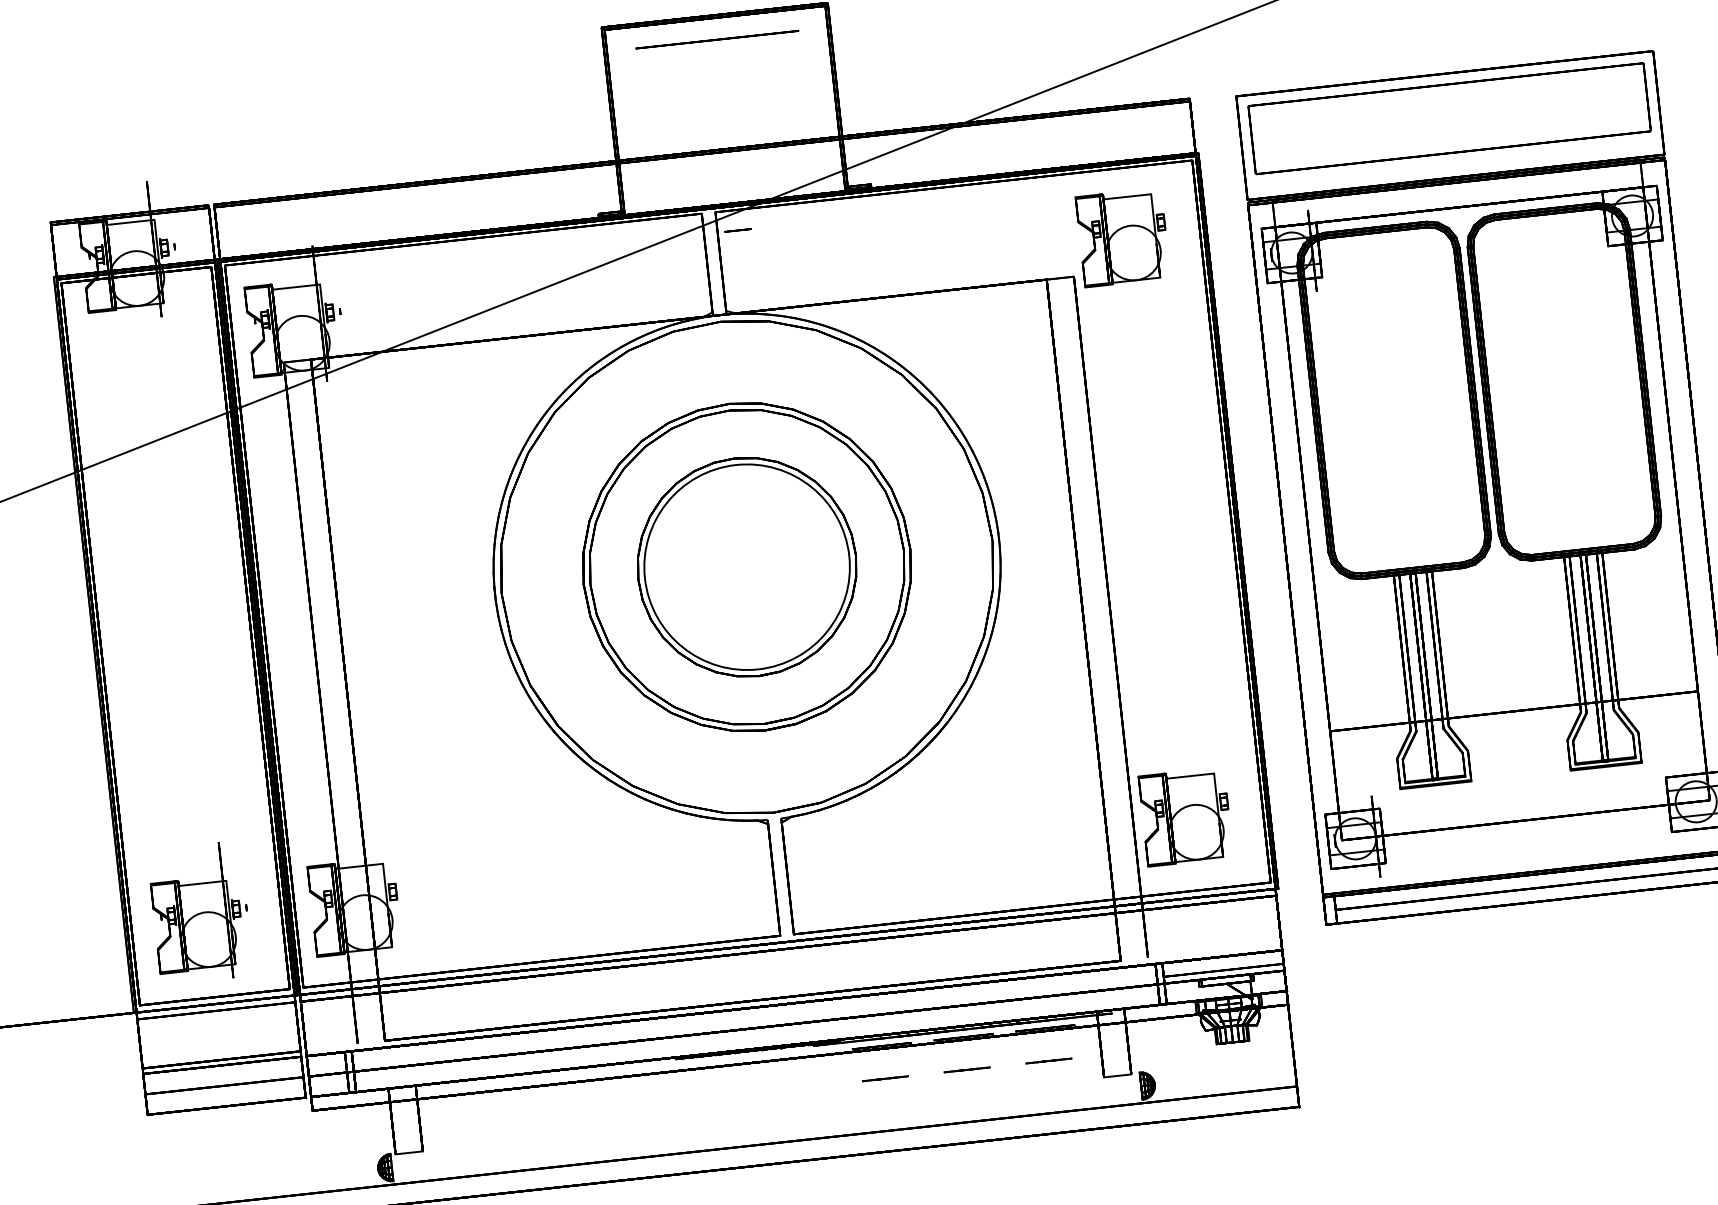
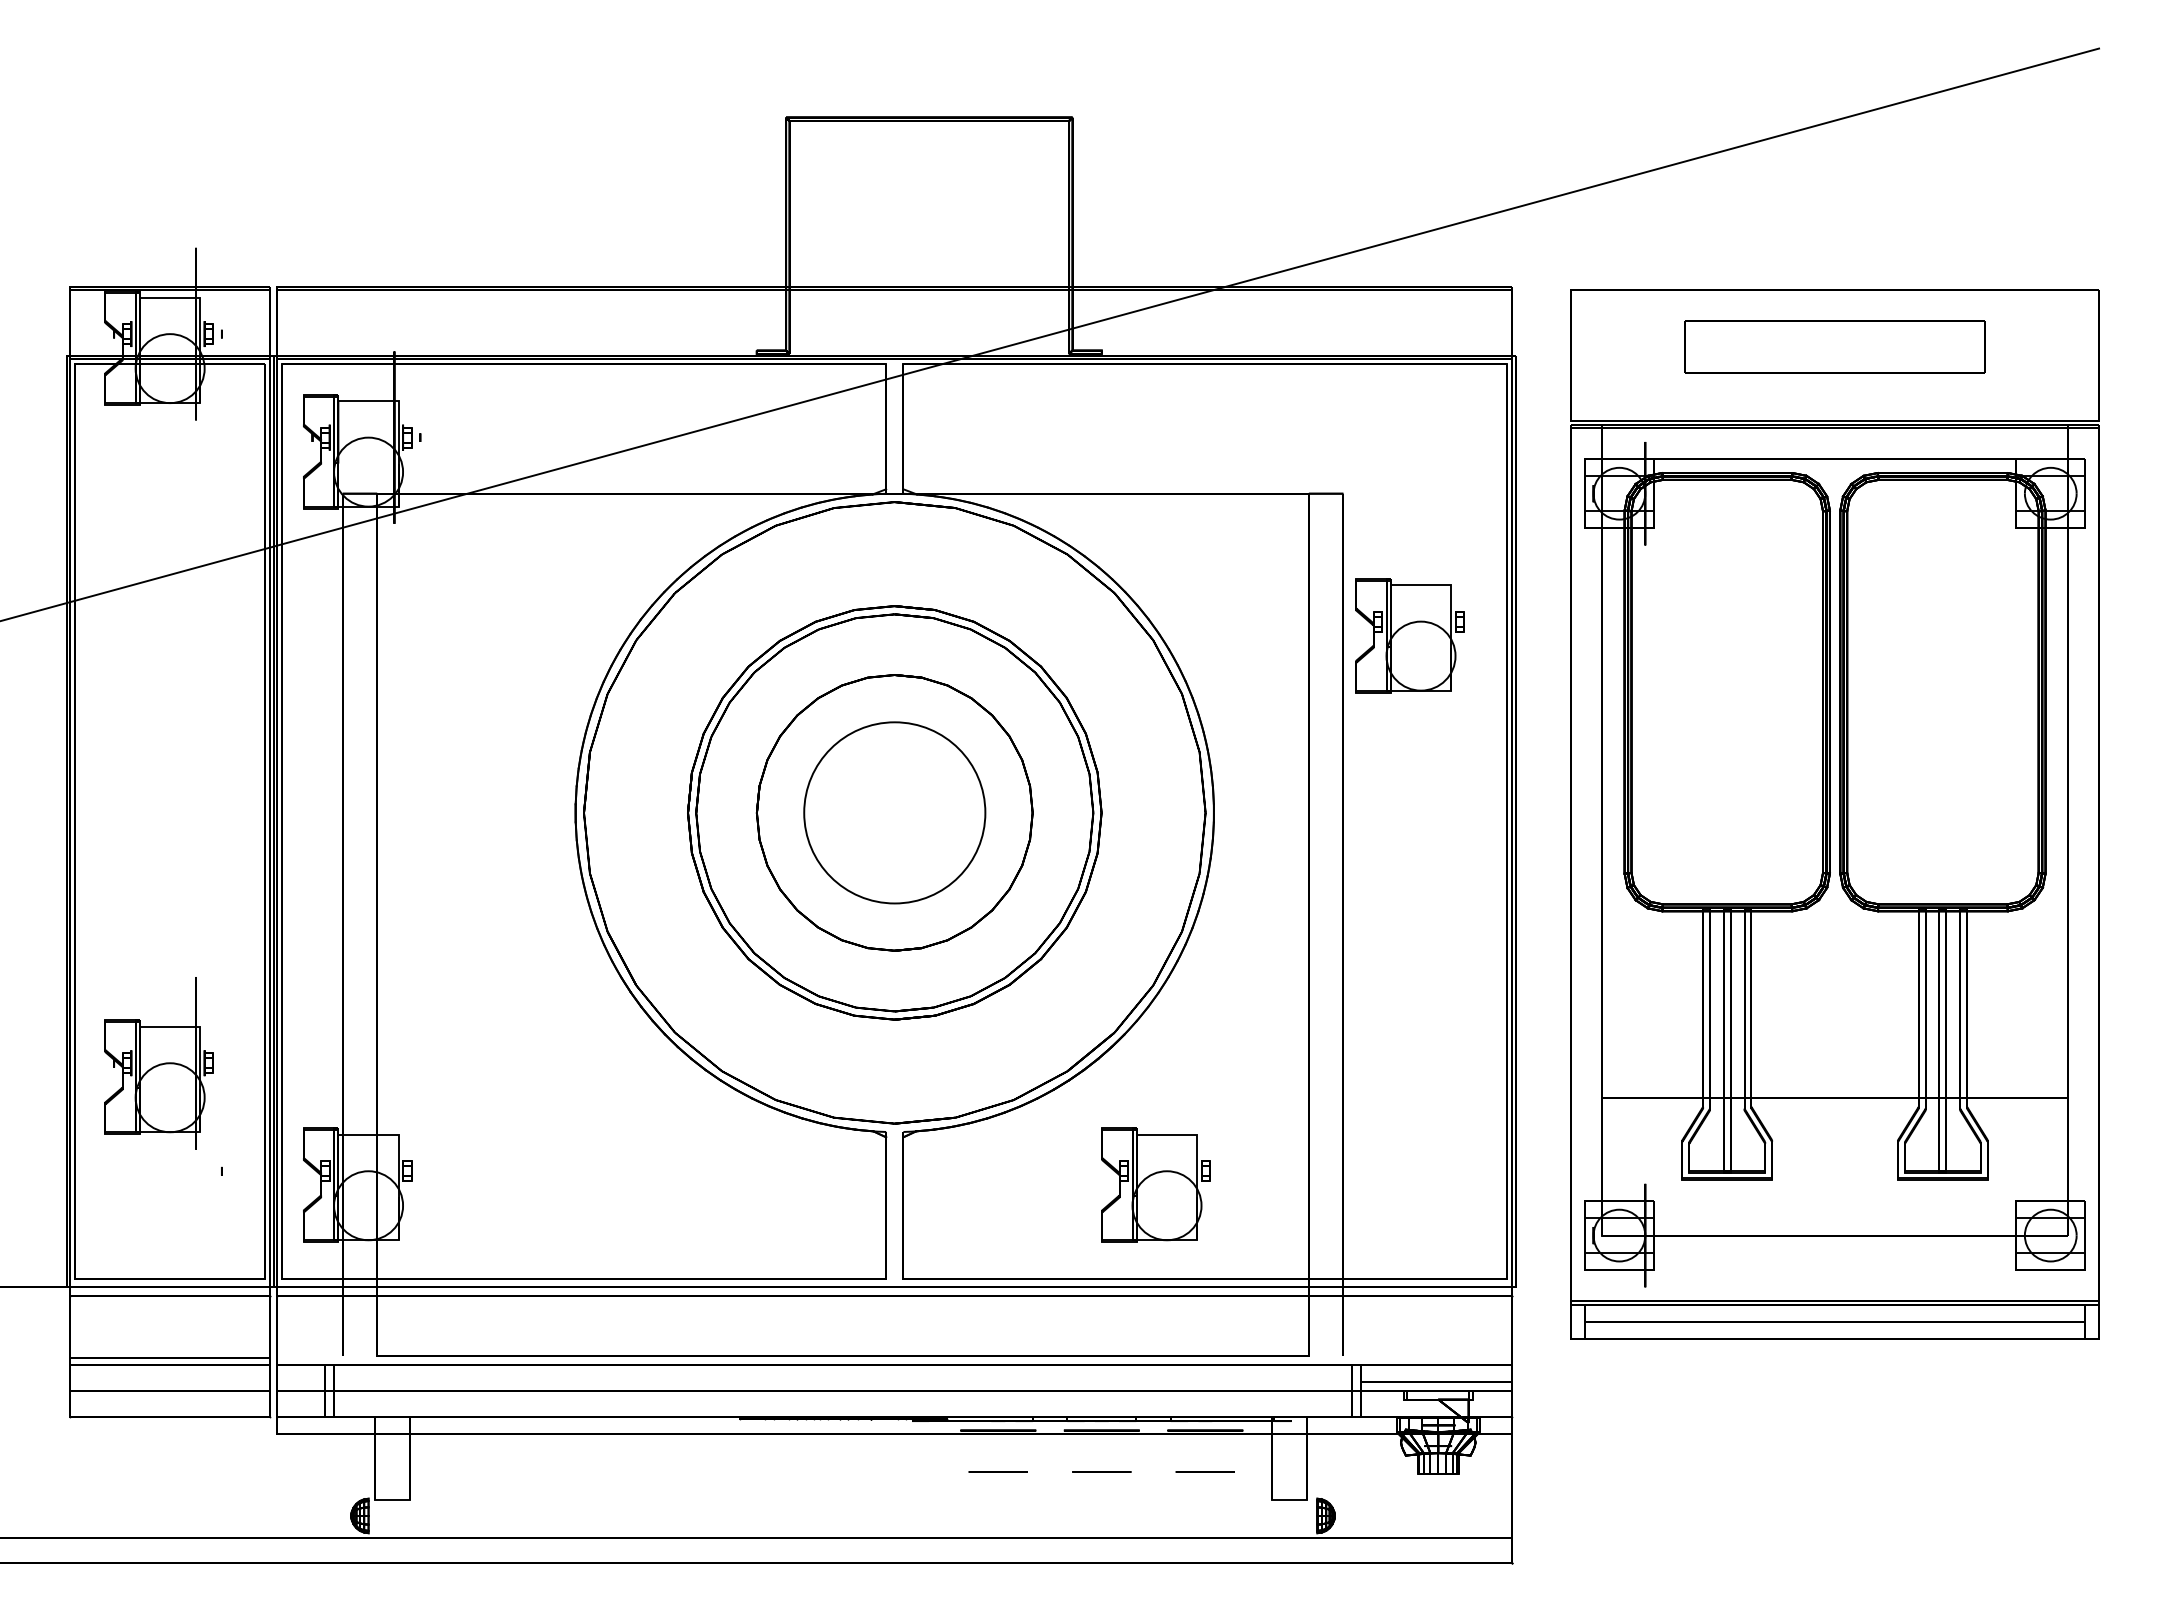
circle: (716, 39) -> (928, 148), removed
part: (1449, 118) -> (1834, 346), size x0.6
circle: (738, 230) -> (929, 390), removed
part: (1122, 237) -> (1409, 635), moved
circle: (746, 566) -> (894, 812), size x0.7
part: (1185, 816) -> (1155, 1184), moved
part: (196, 913) -> (158, 1063), moved

